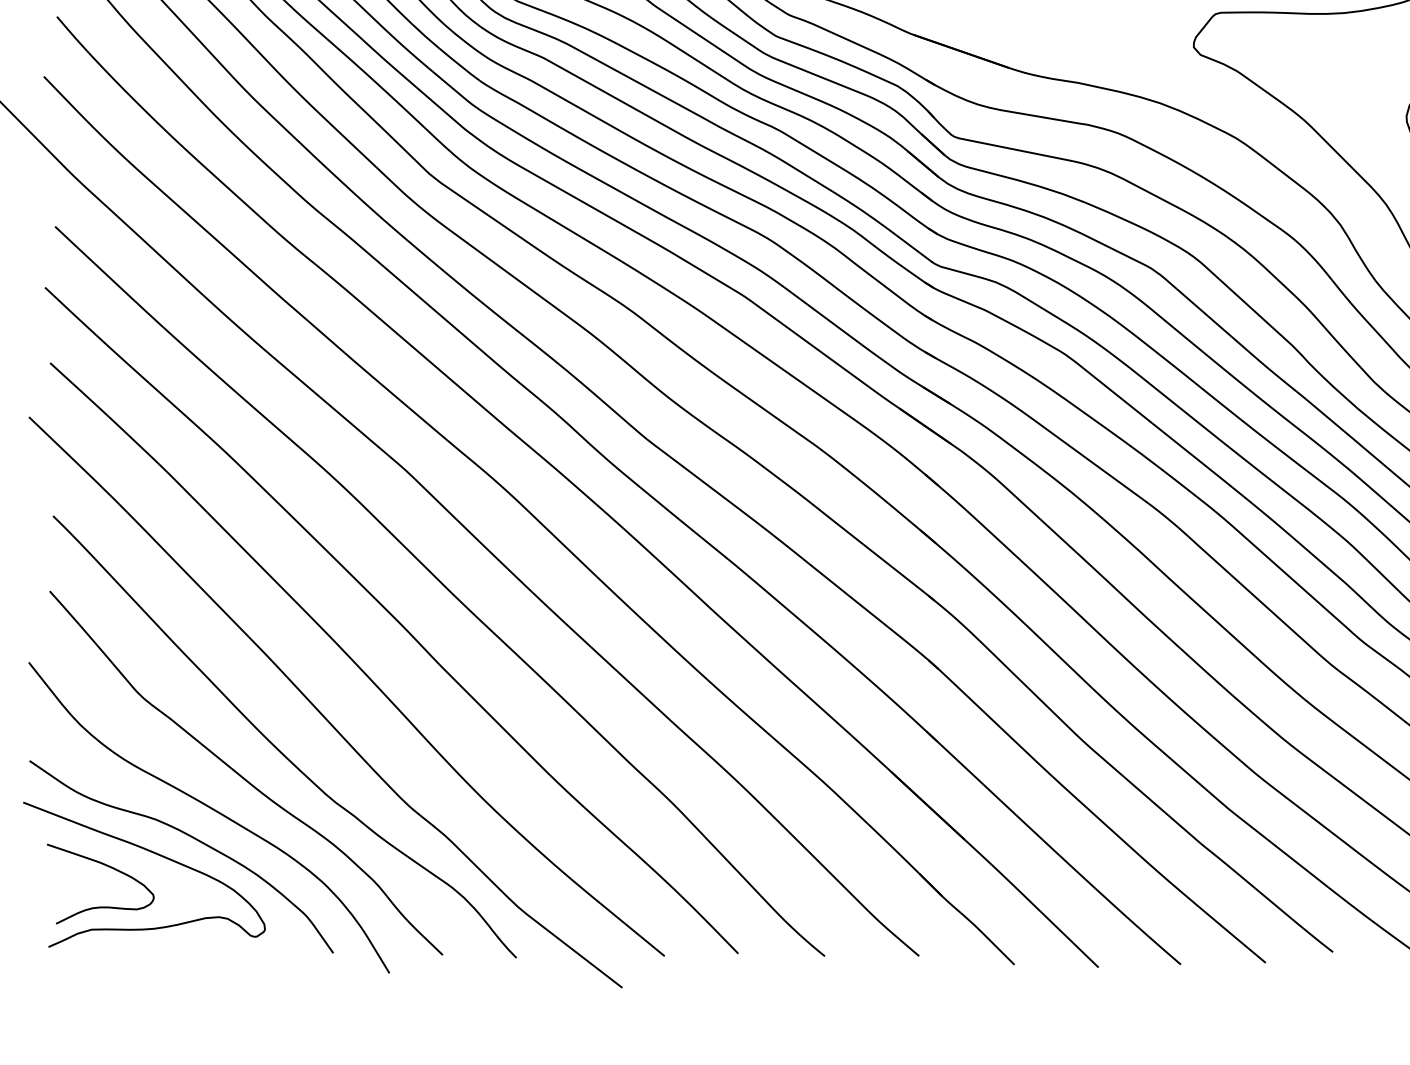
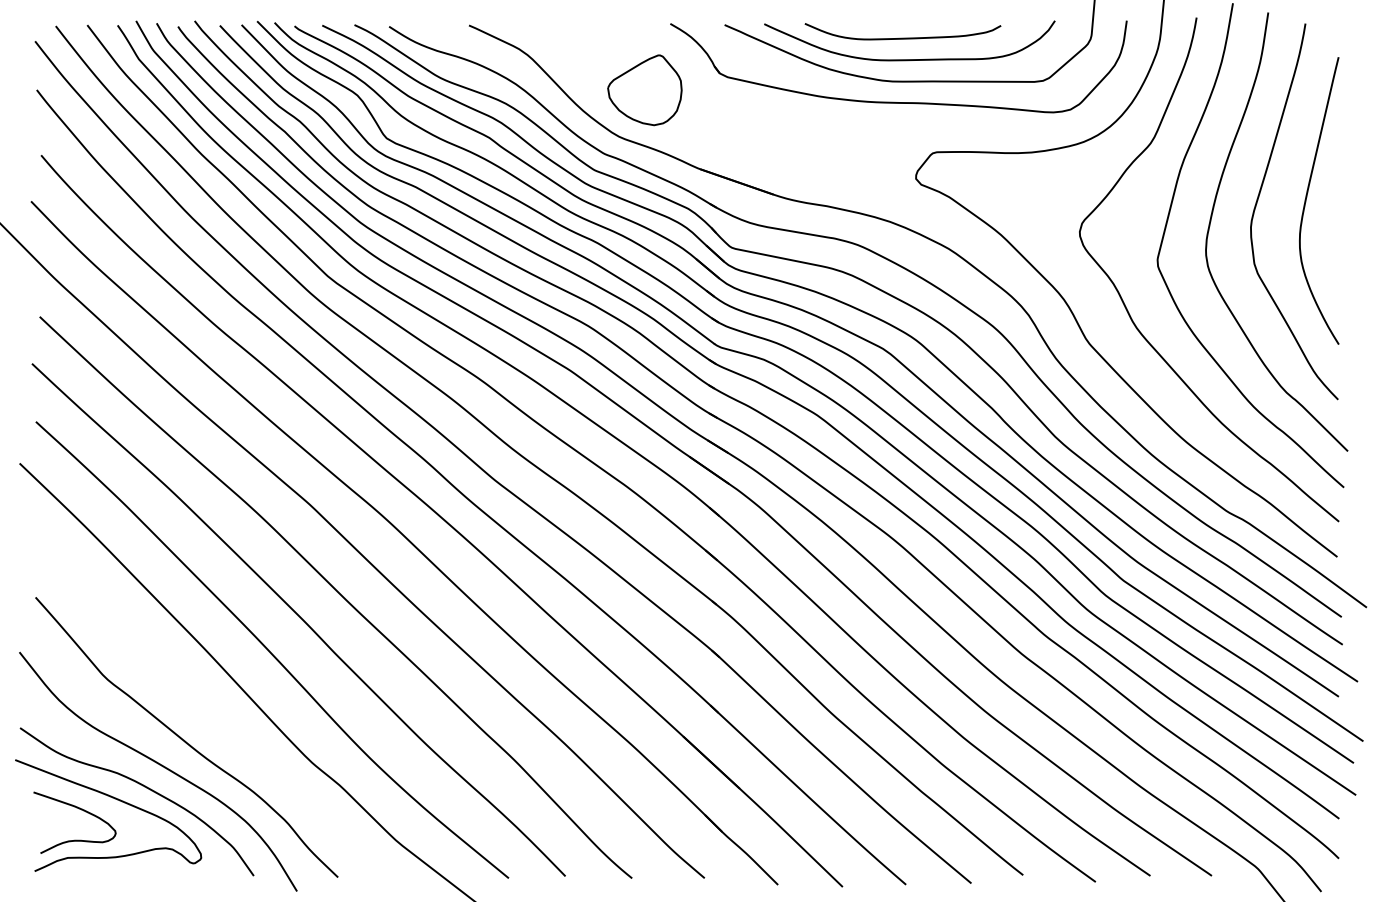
curve: (275, 745) -> (209, 716), removed

